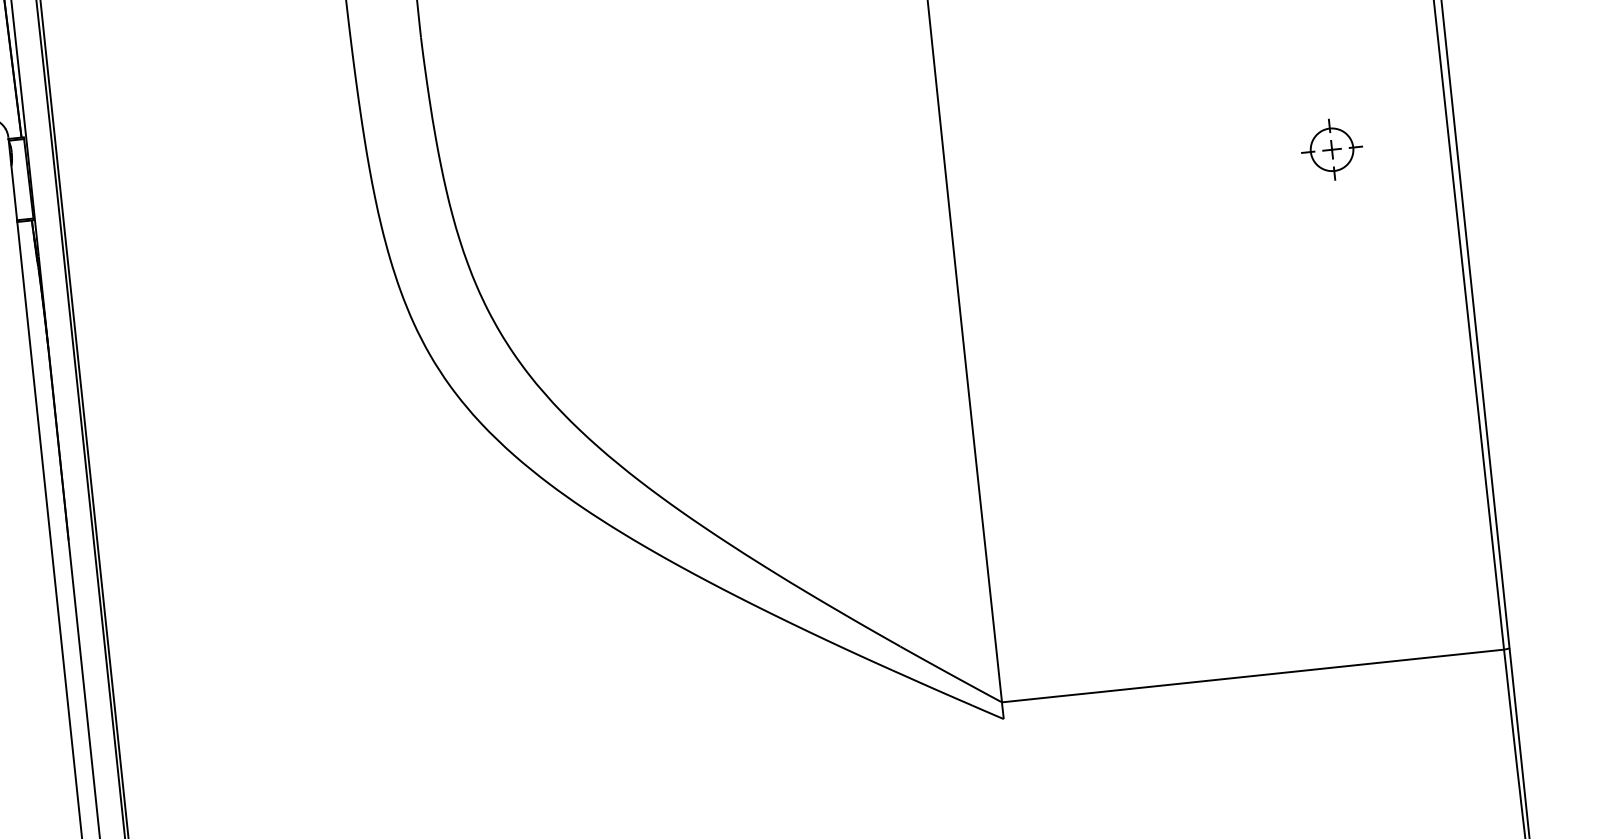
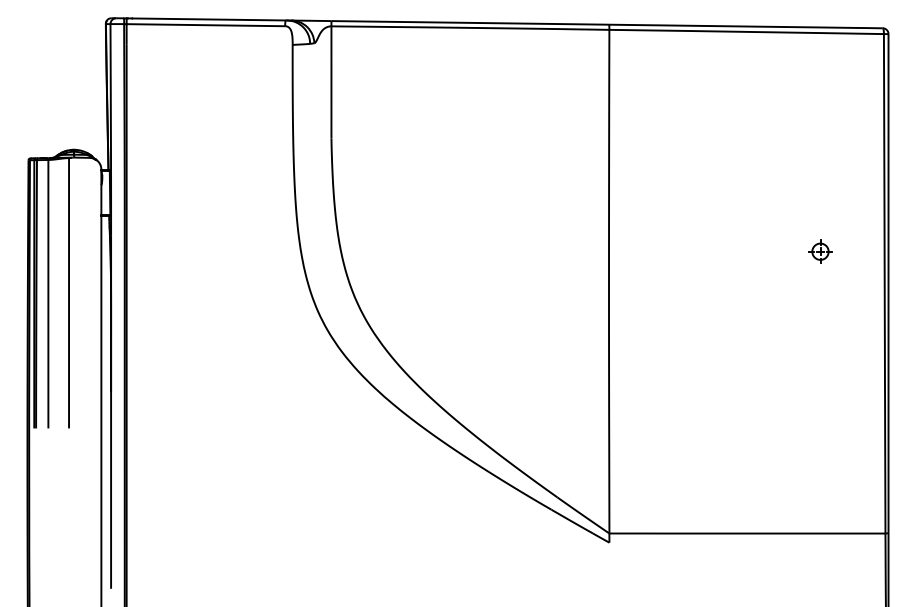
part: (1332, 149) -> (820, 251), size x0.7

